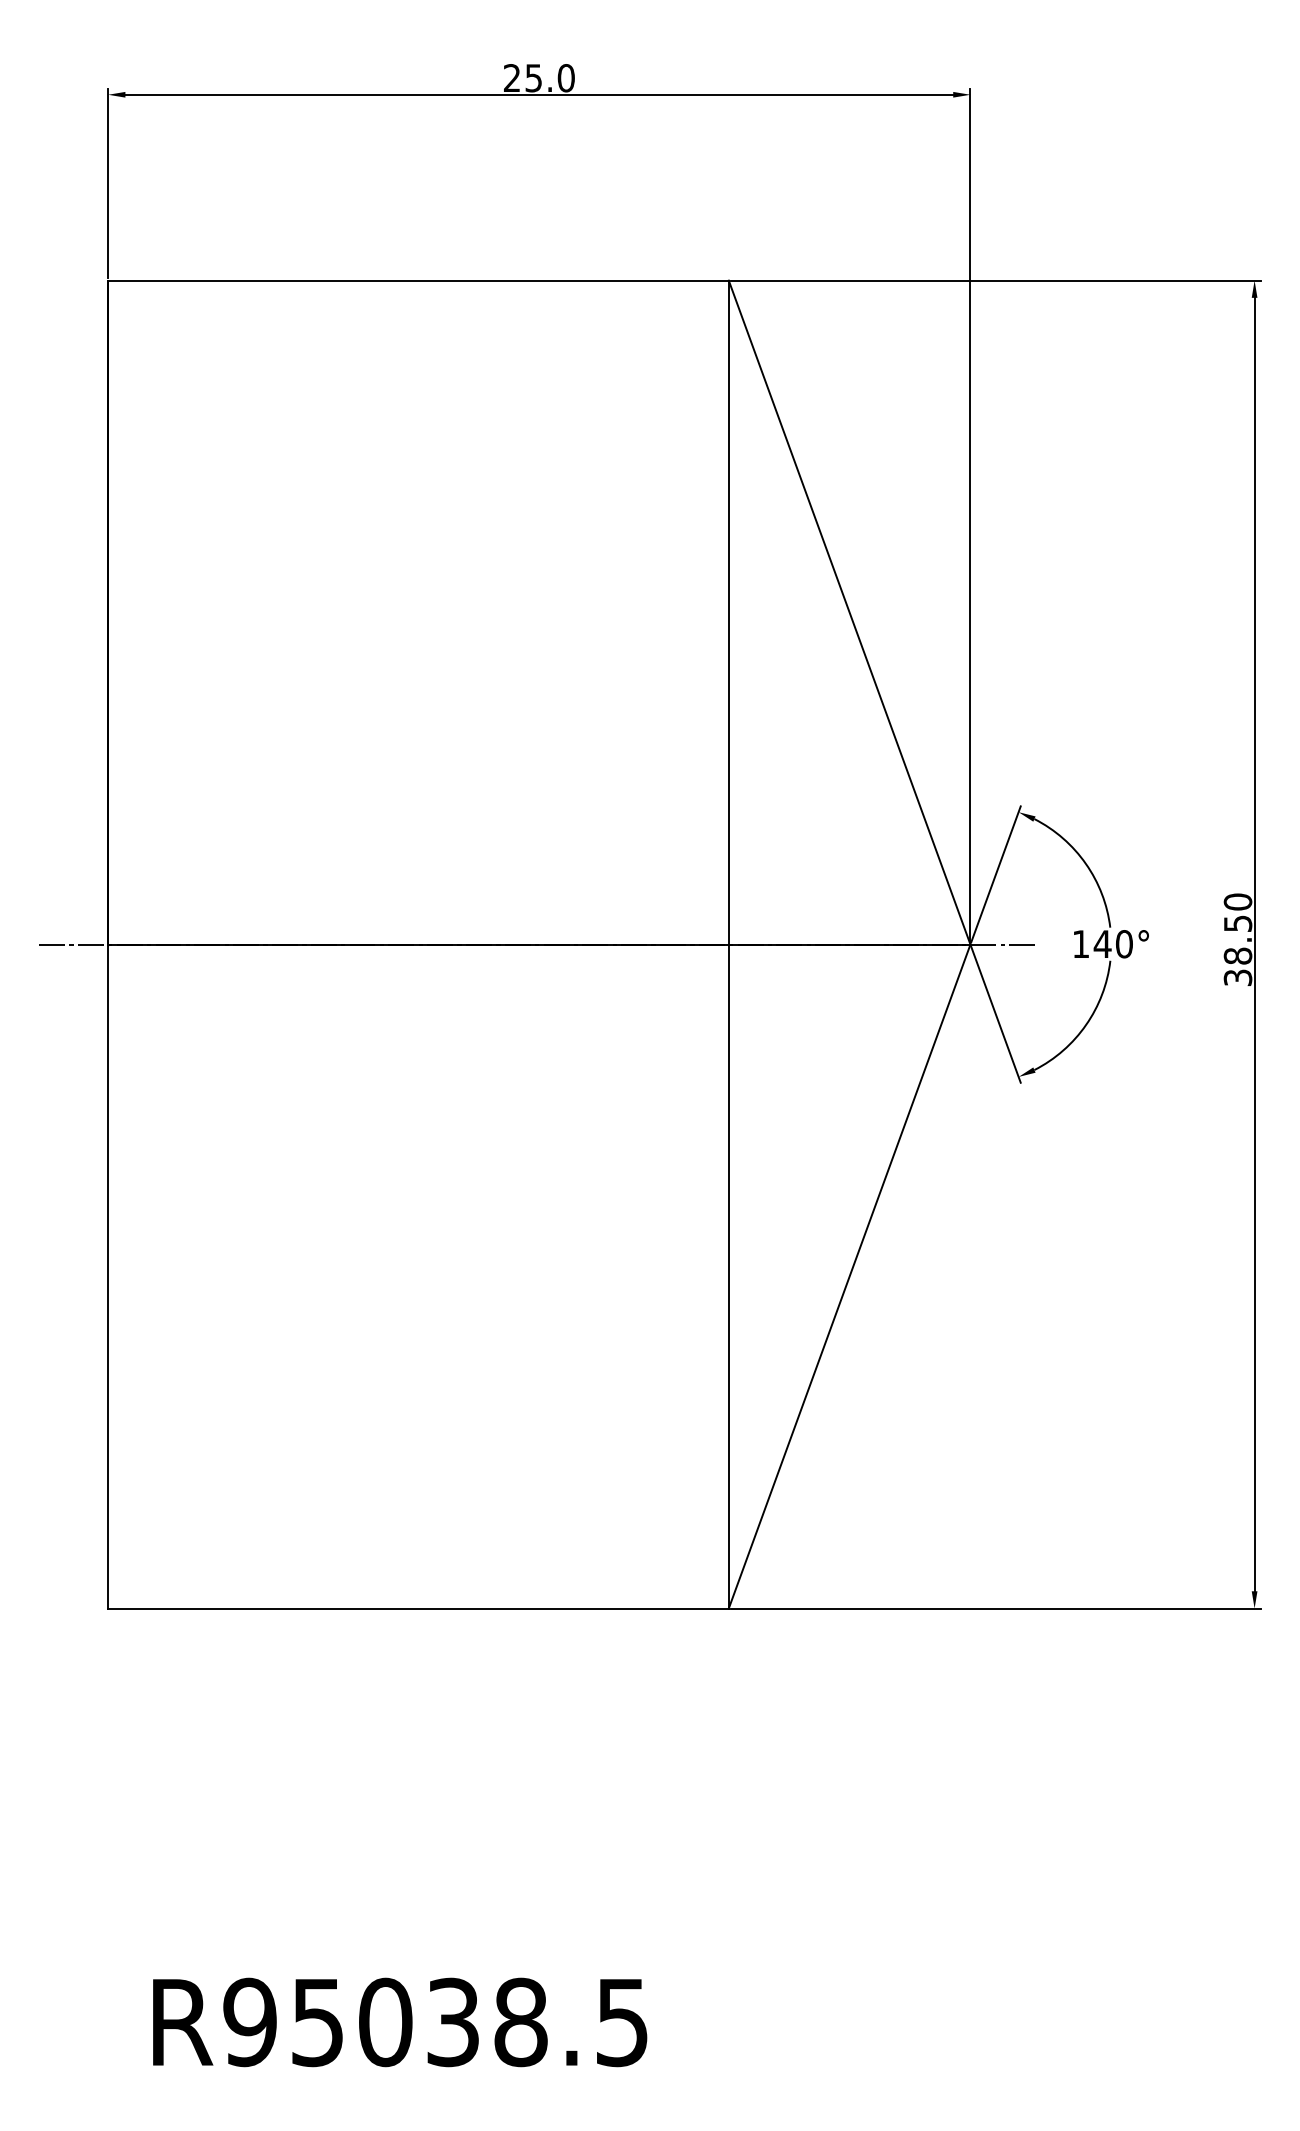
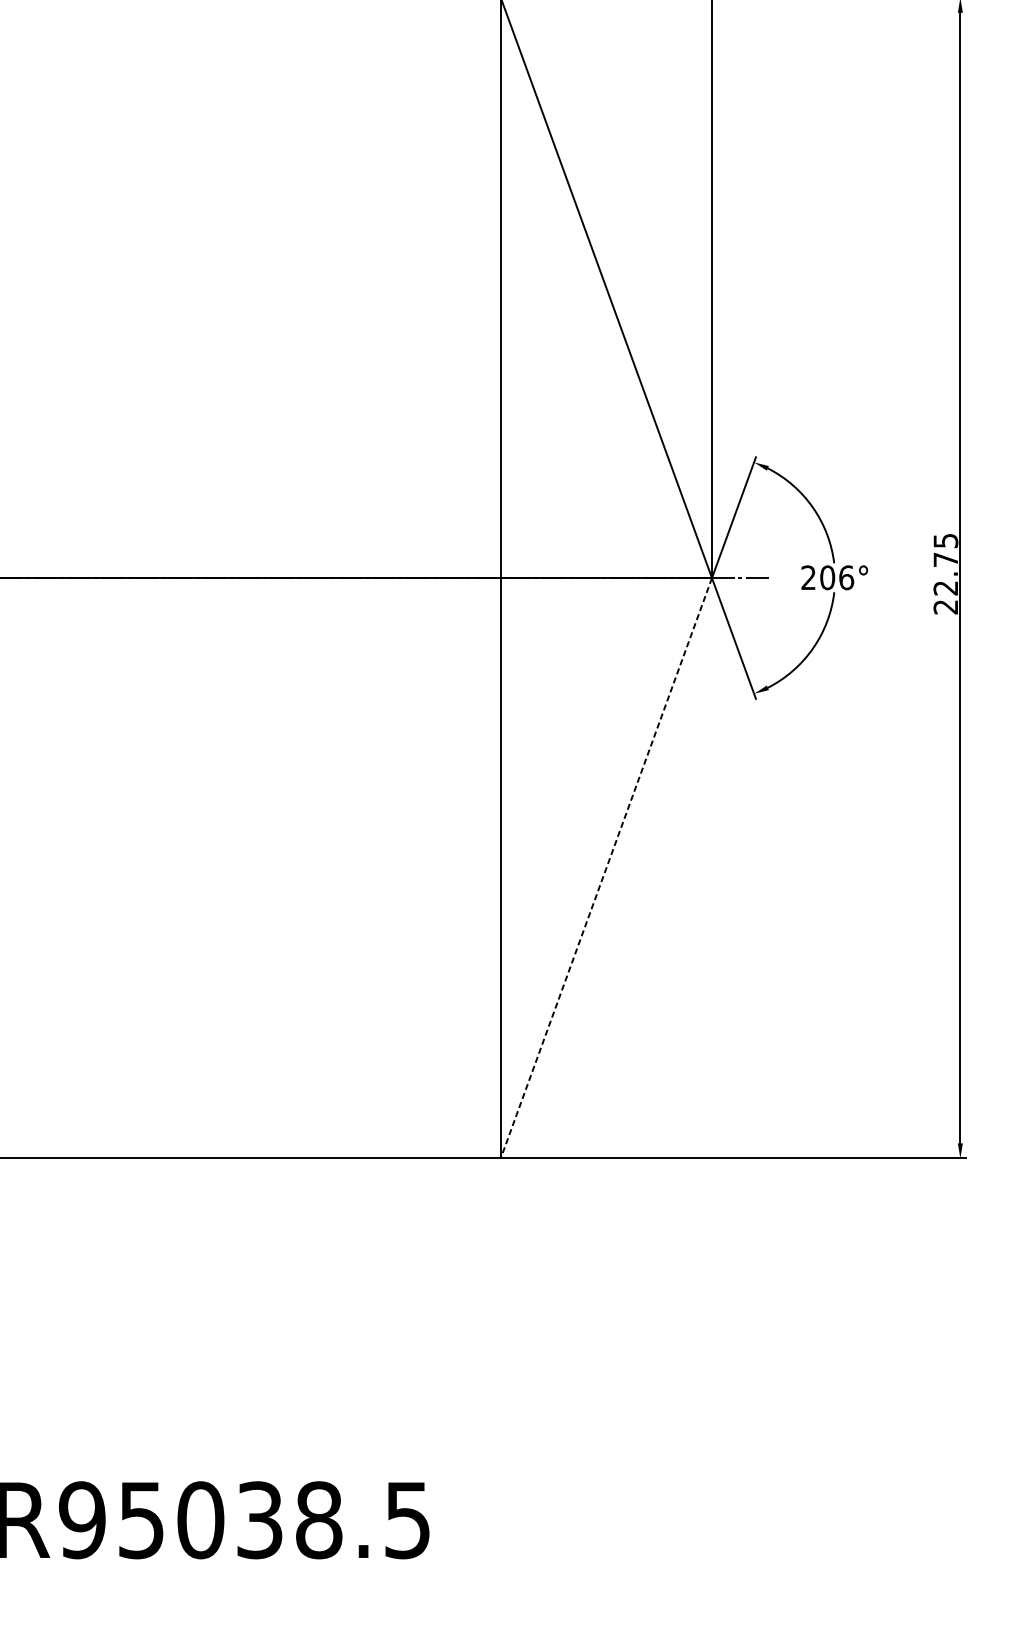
text: (1237, 939) -> (945, 573), 38.50 -> 22.75
text: (1102, 944) -> (827, 578), 140° -> 206°
line: (849, 1277) -> (606, 869), solid -> dashed

